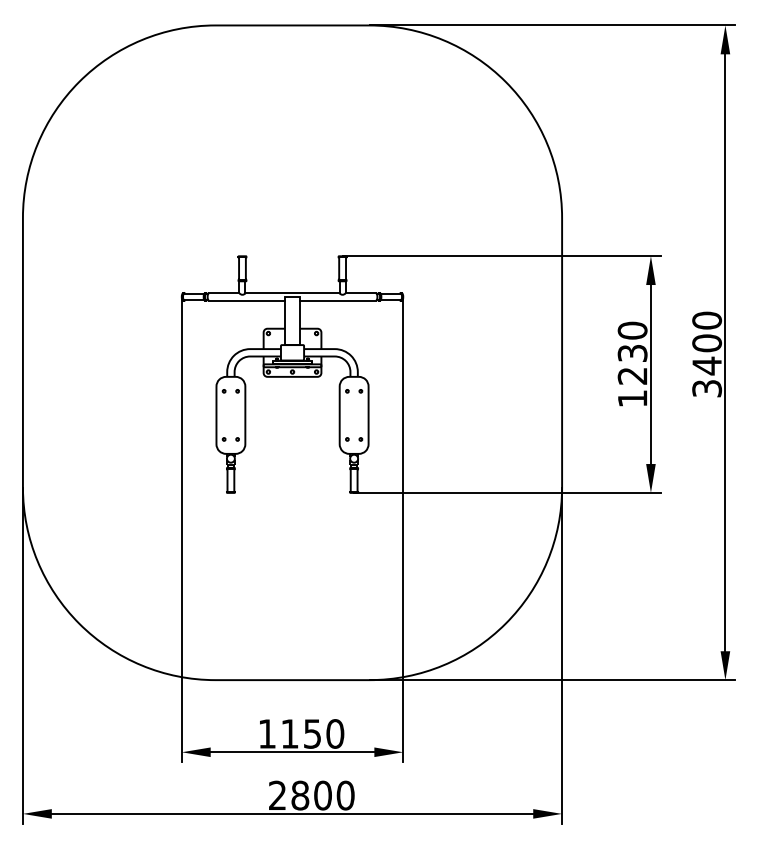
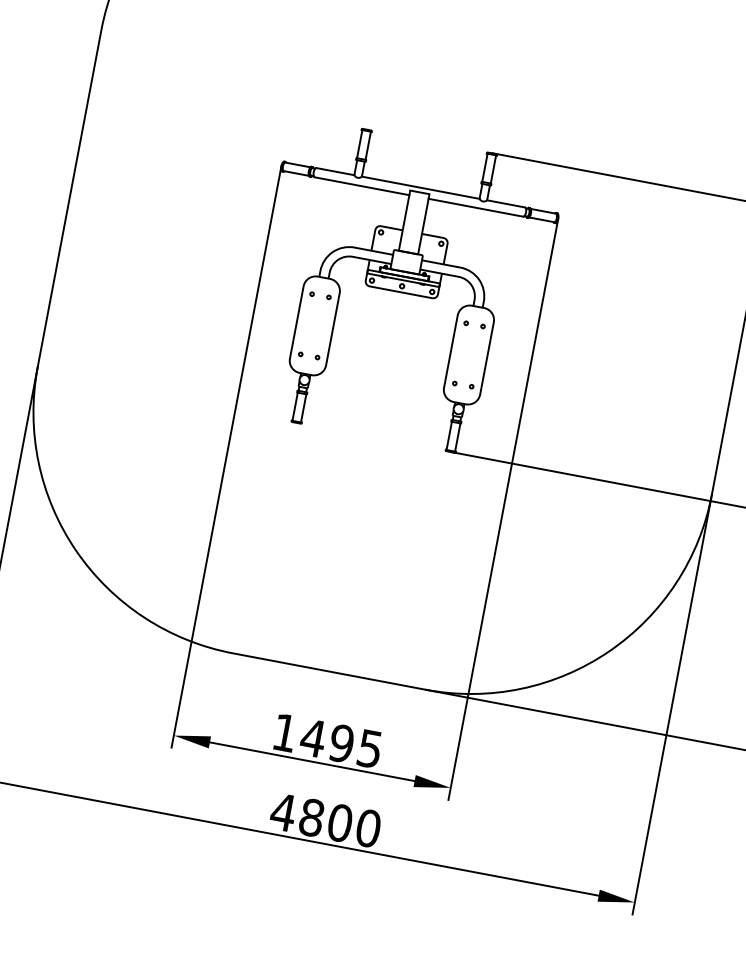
text: (312, 733) -> (341, 742), 1150 -> 1495
text: (277, 794) -> (283, 810), 2800 -> 4800

